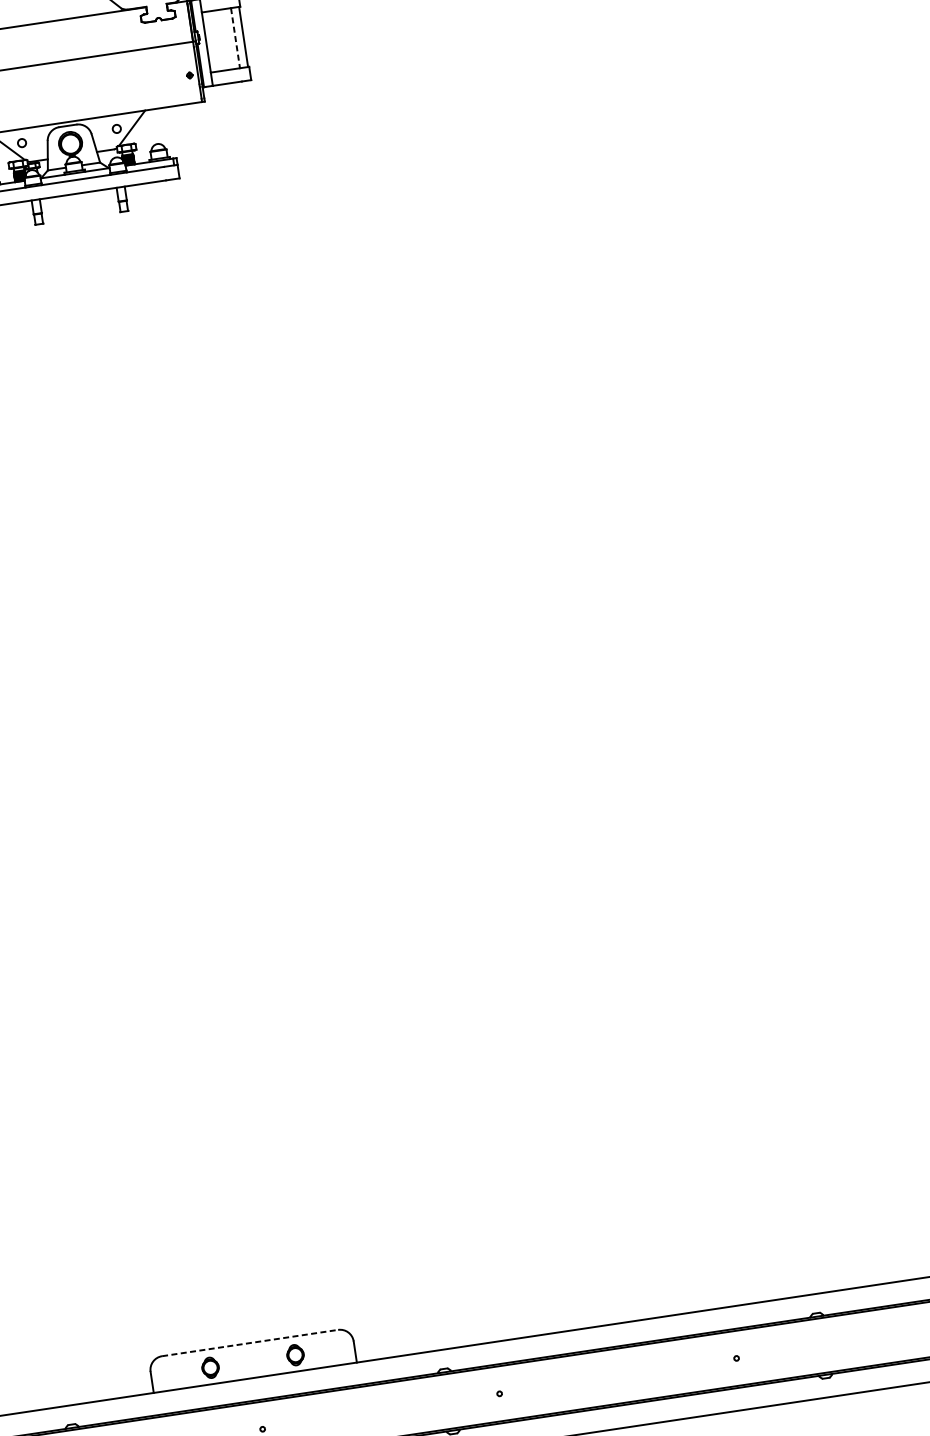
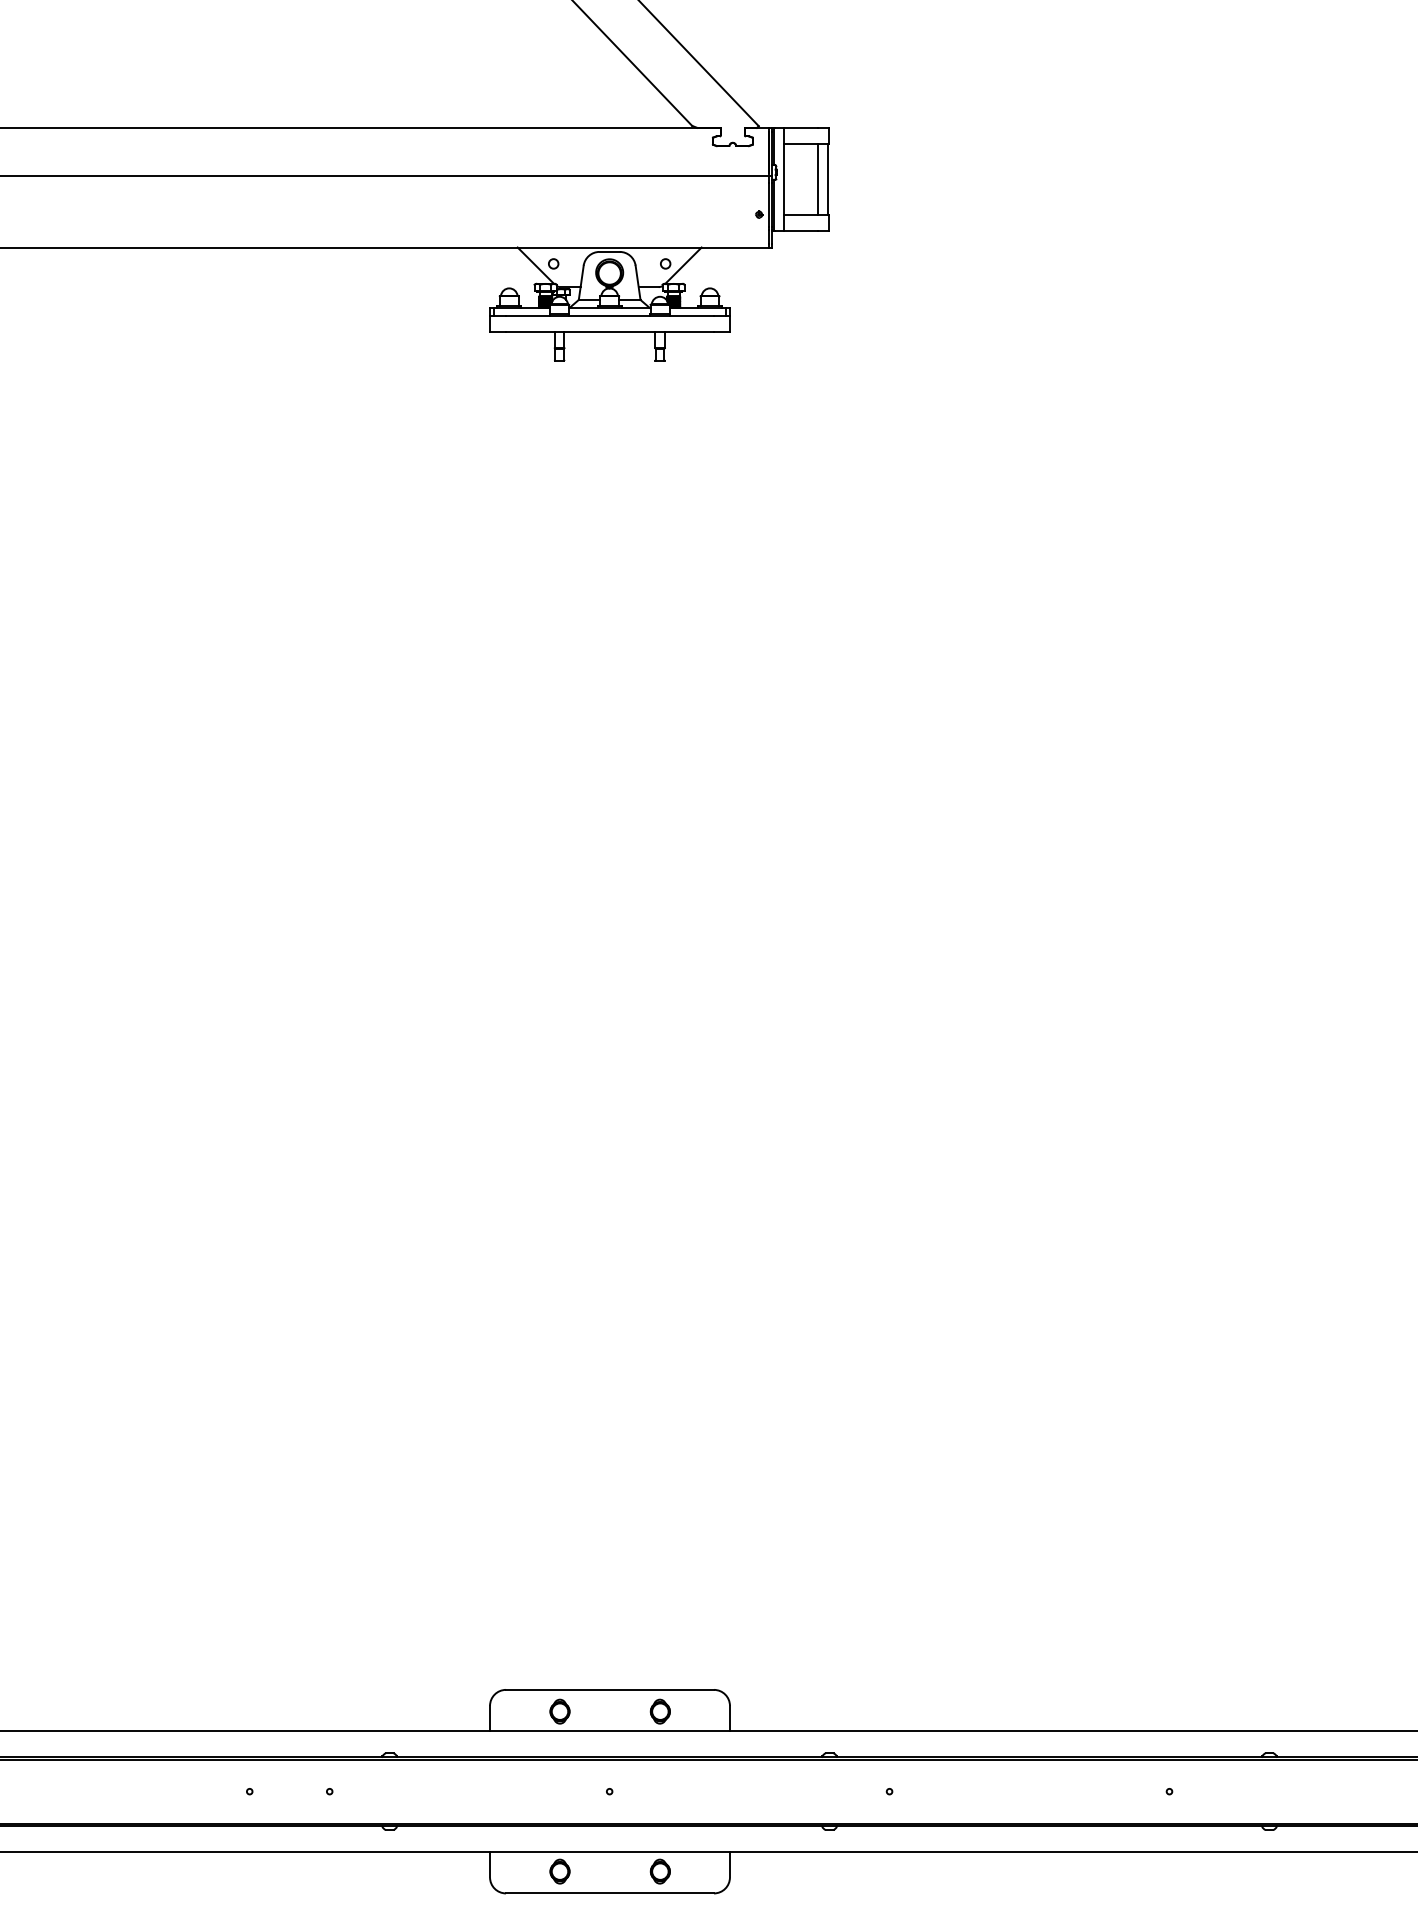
line: (235, 38) -> (818, 179), dashed -> solid
line: (250, 1342) -> (610, 1689), dashed -> solid

